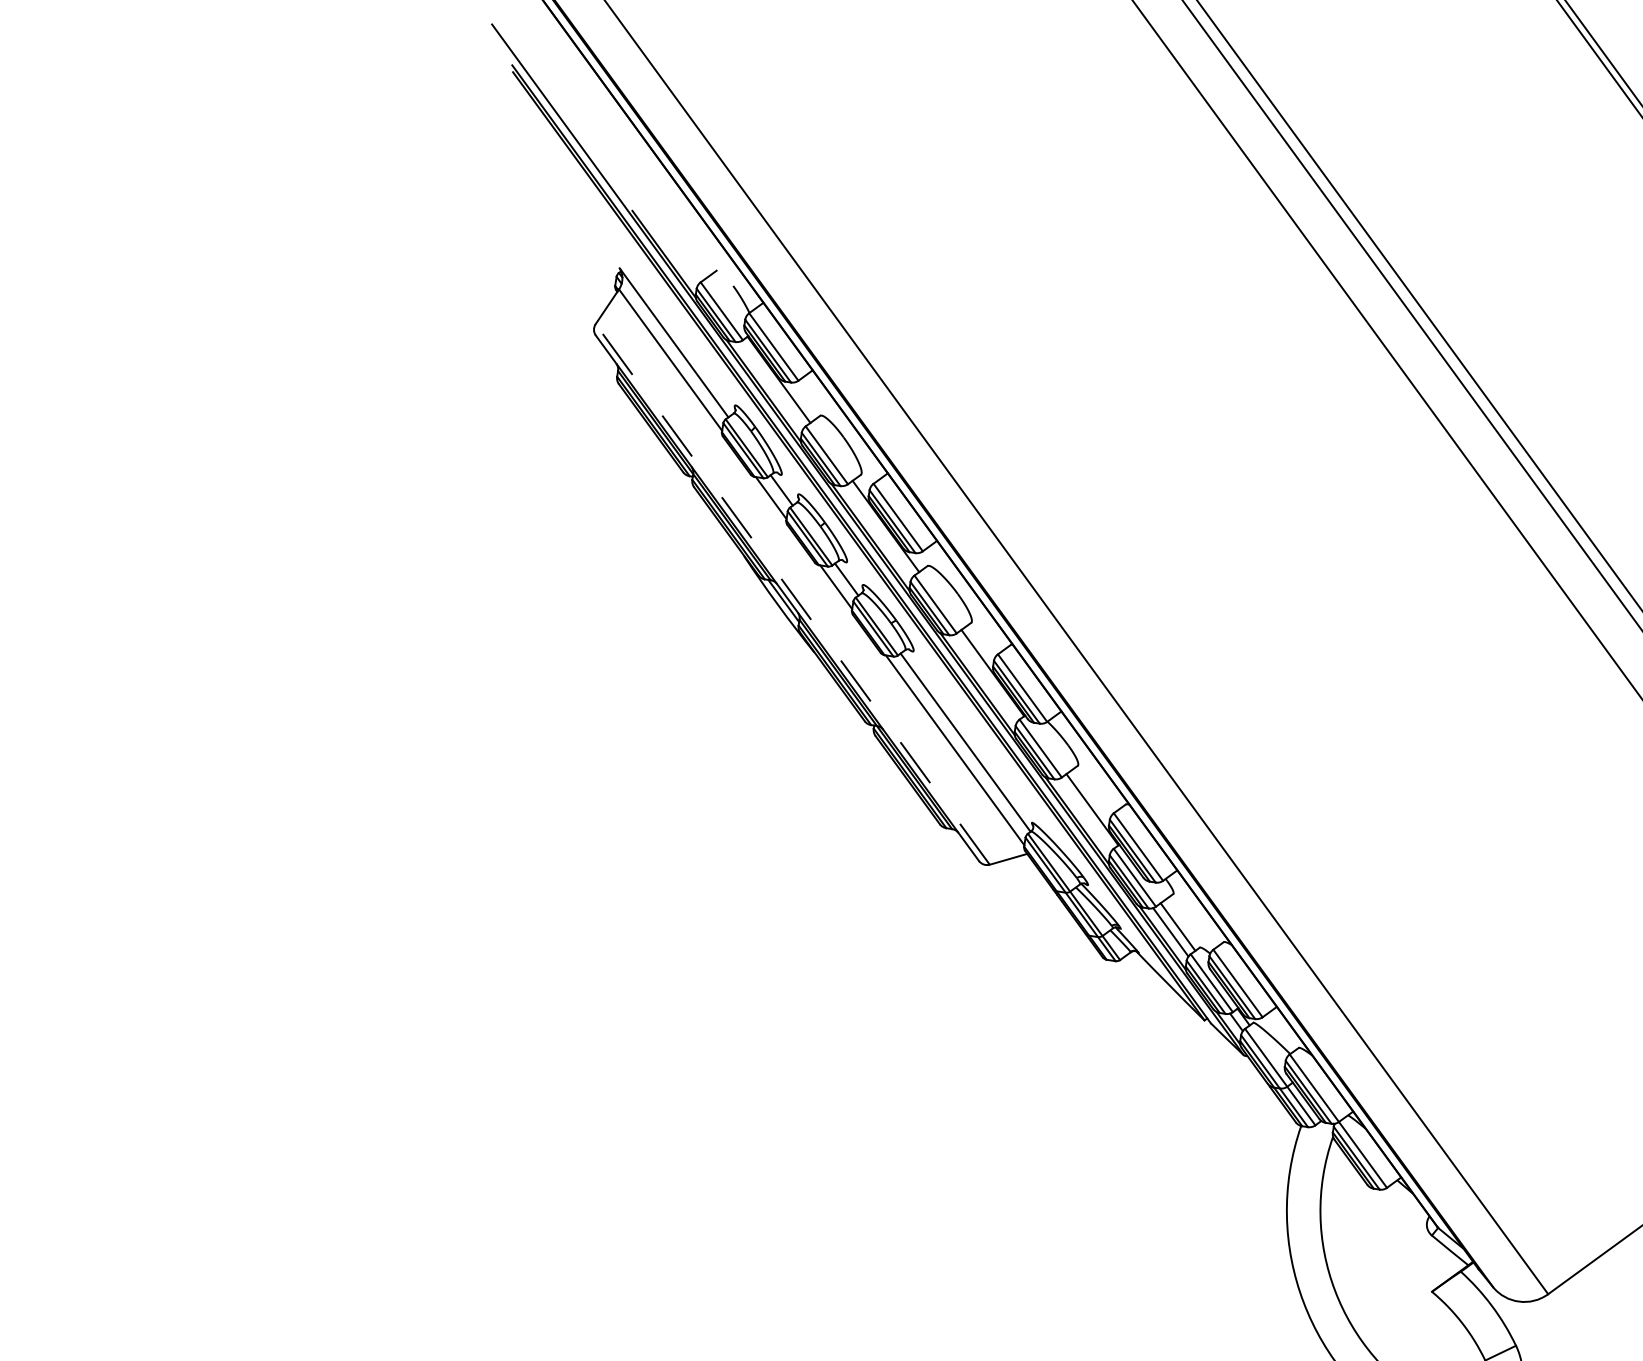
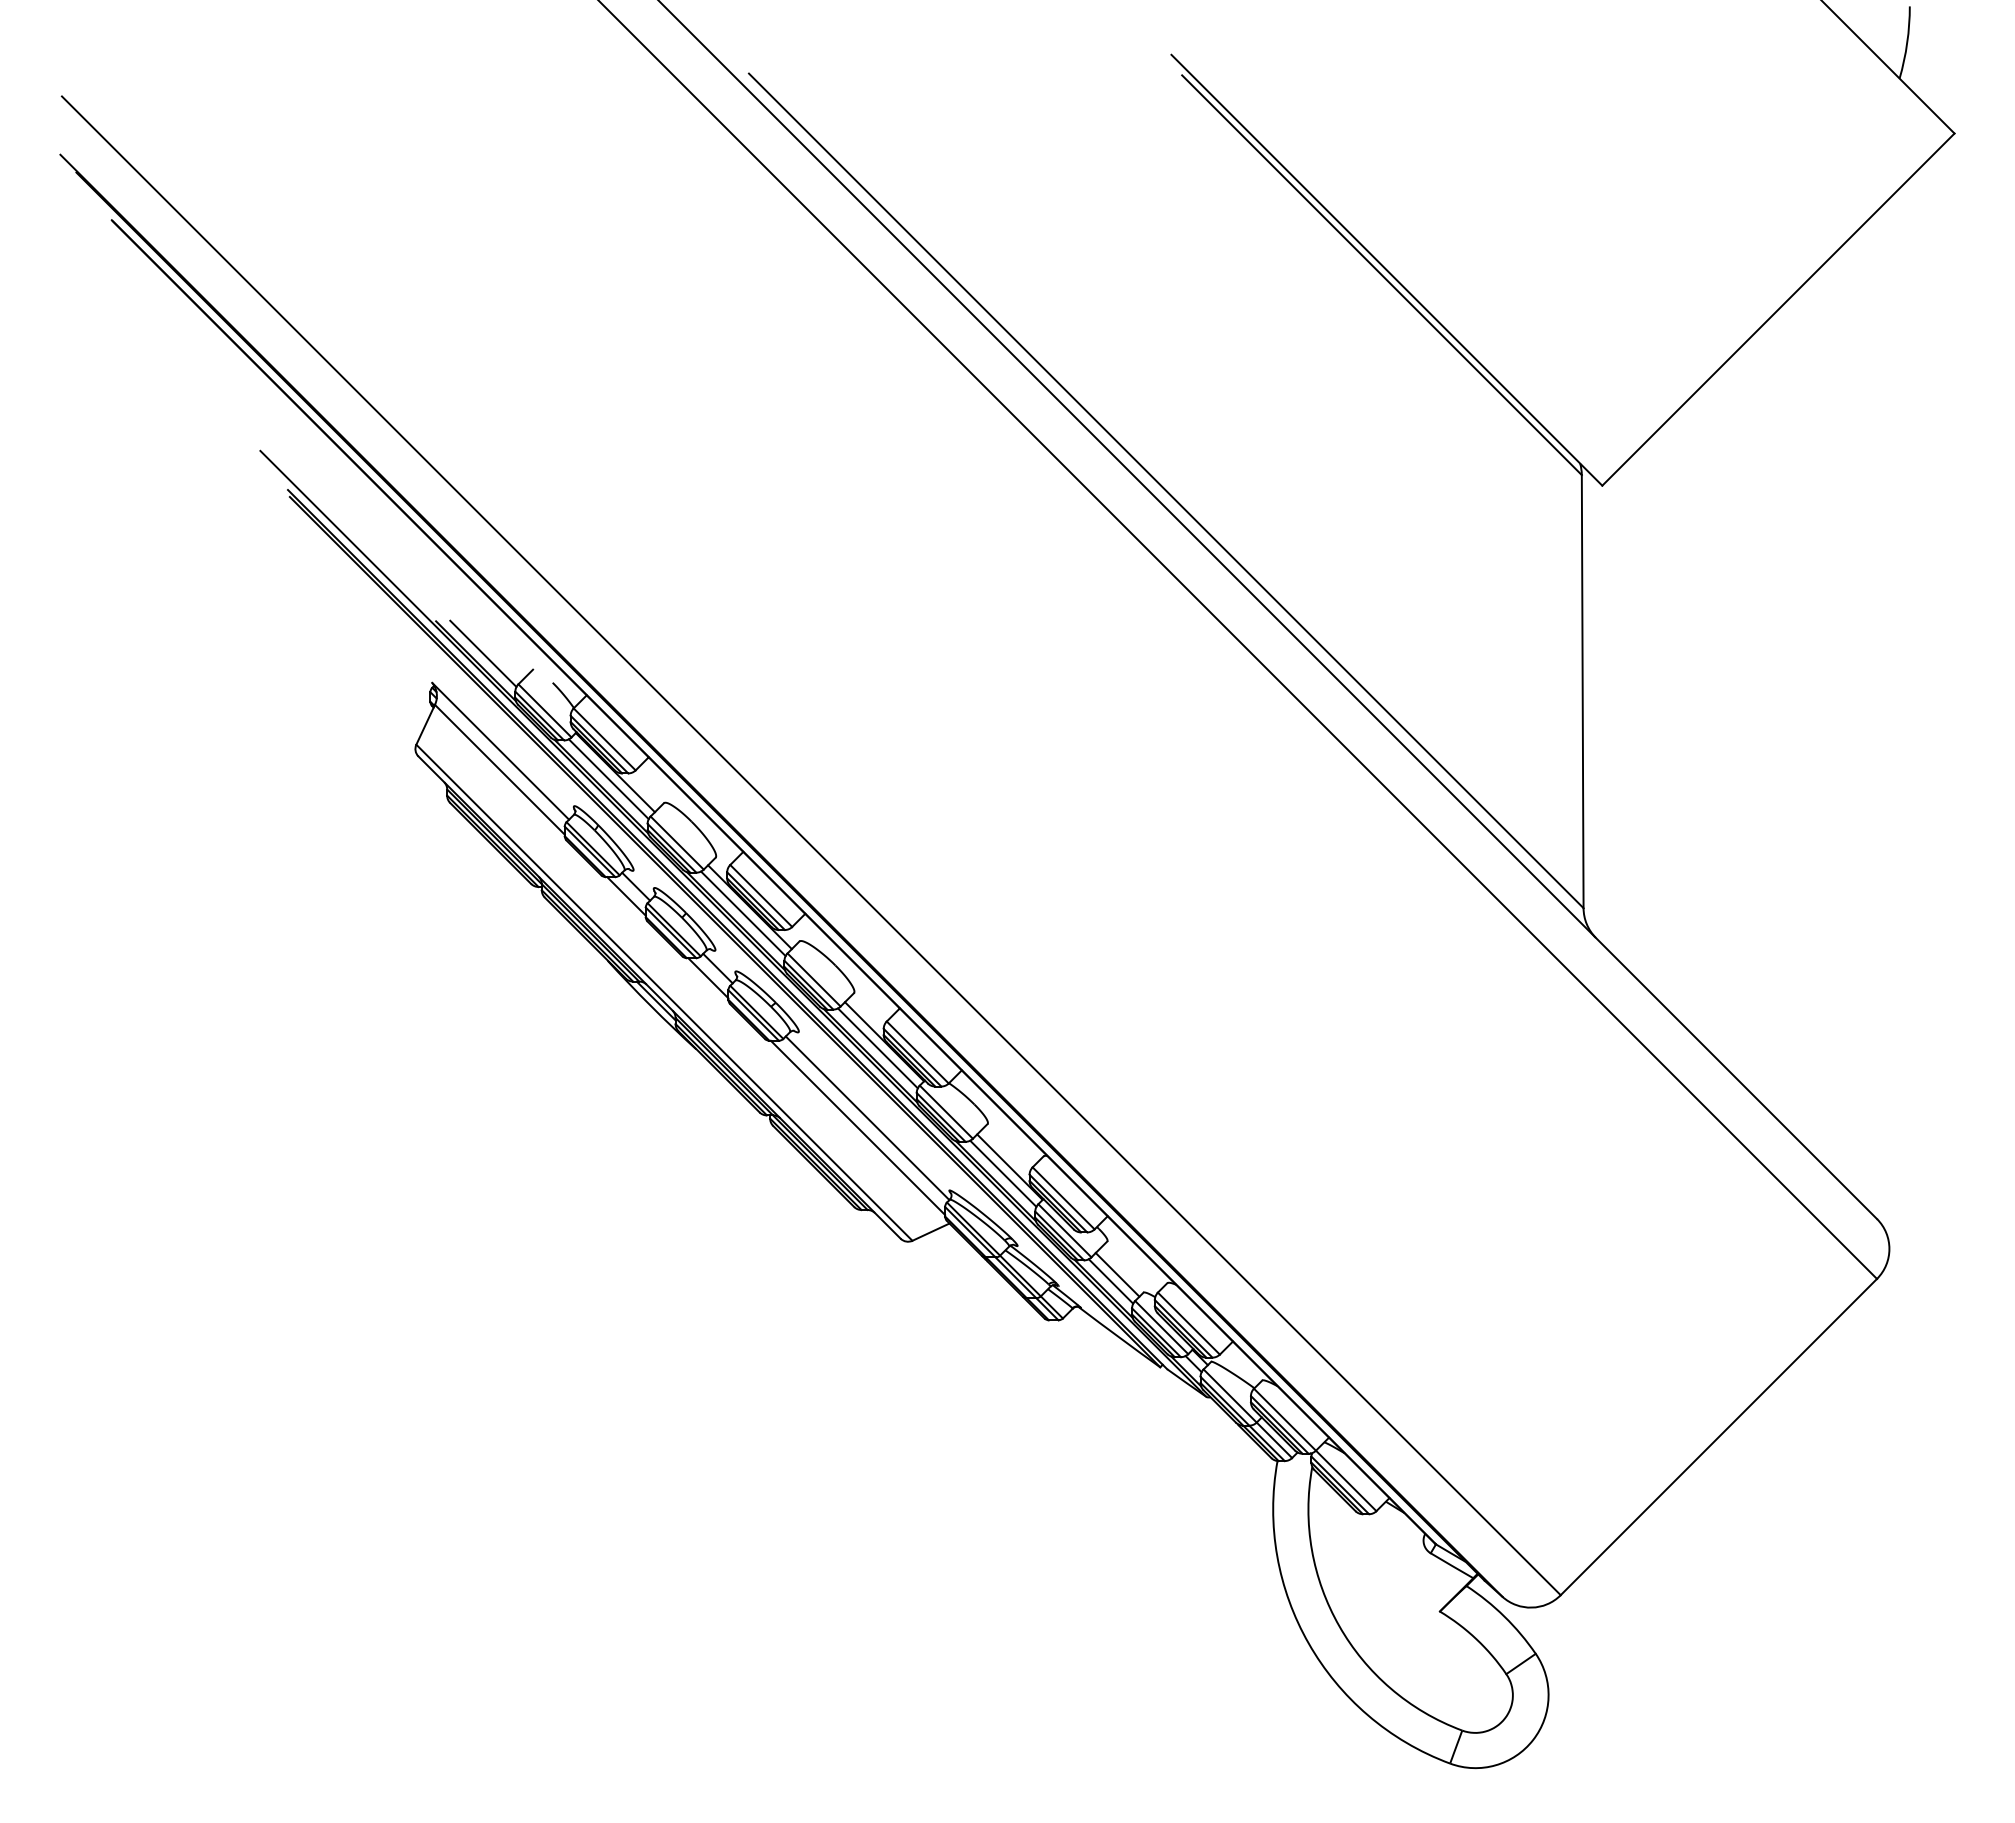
line: (672, 248) -> (483, 653), added
line: (771, 385) -> (608, 779), added
line: (878, 531) -> (743, 913), added
line: (792, 594) -> (664, 992), dashed -> solid
line: (985, 678) -> (877, 1048), added
line: (1085, 814) -> (1003, 1173), added

